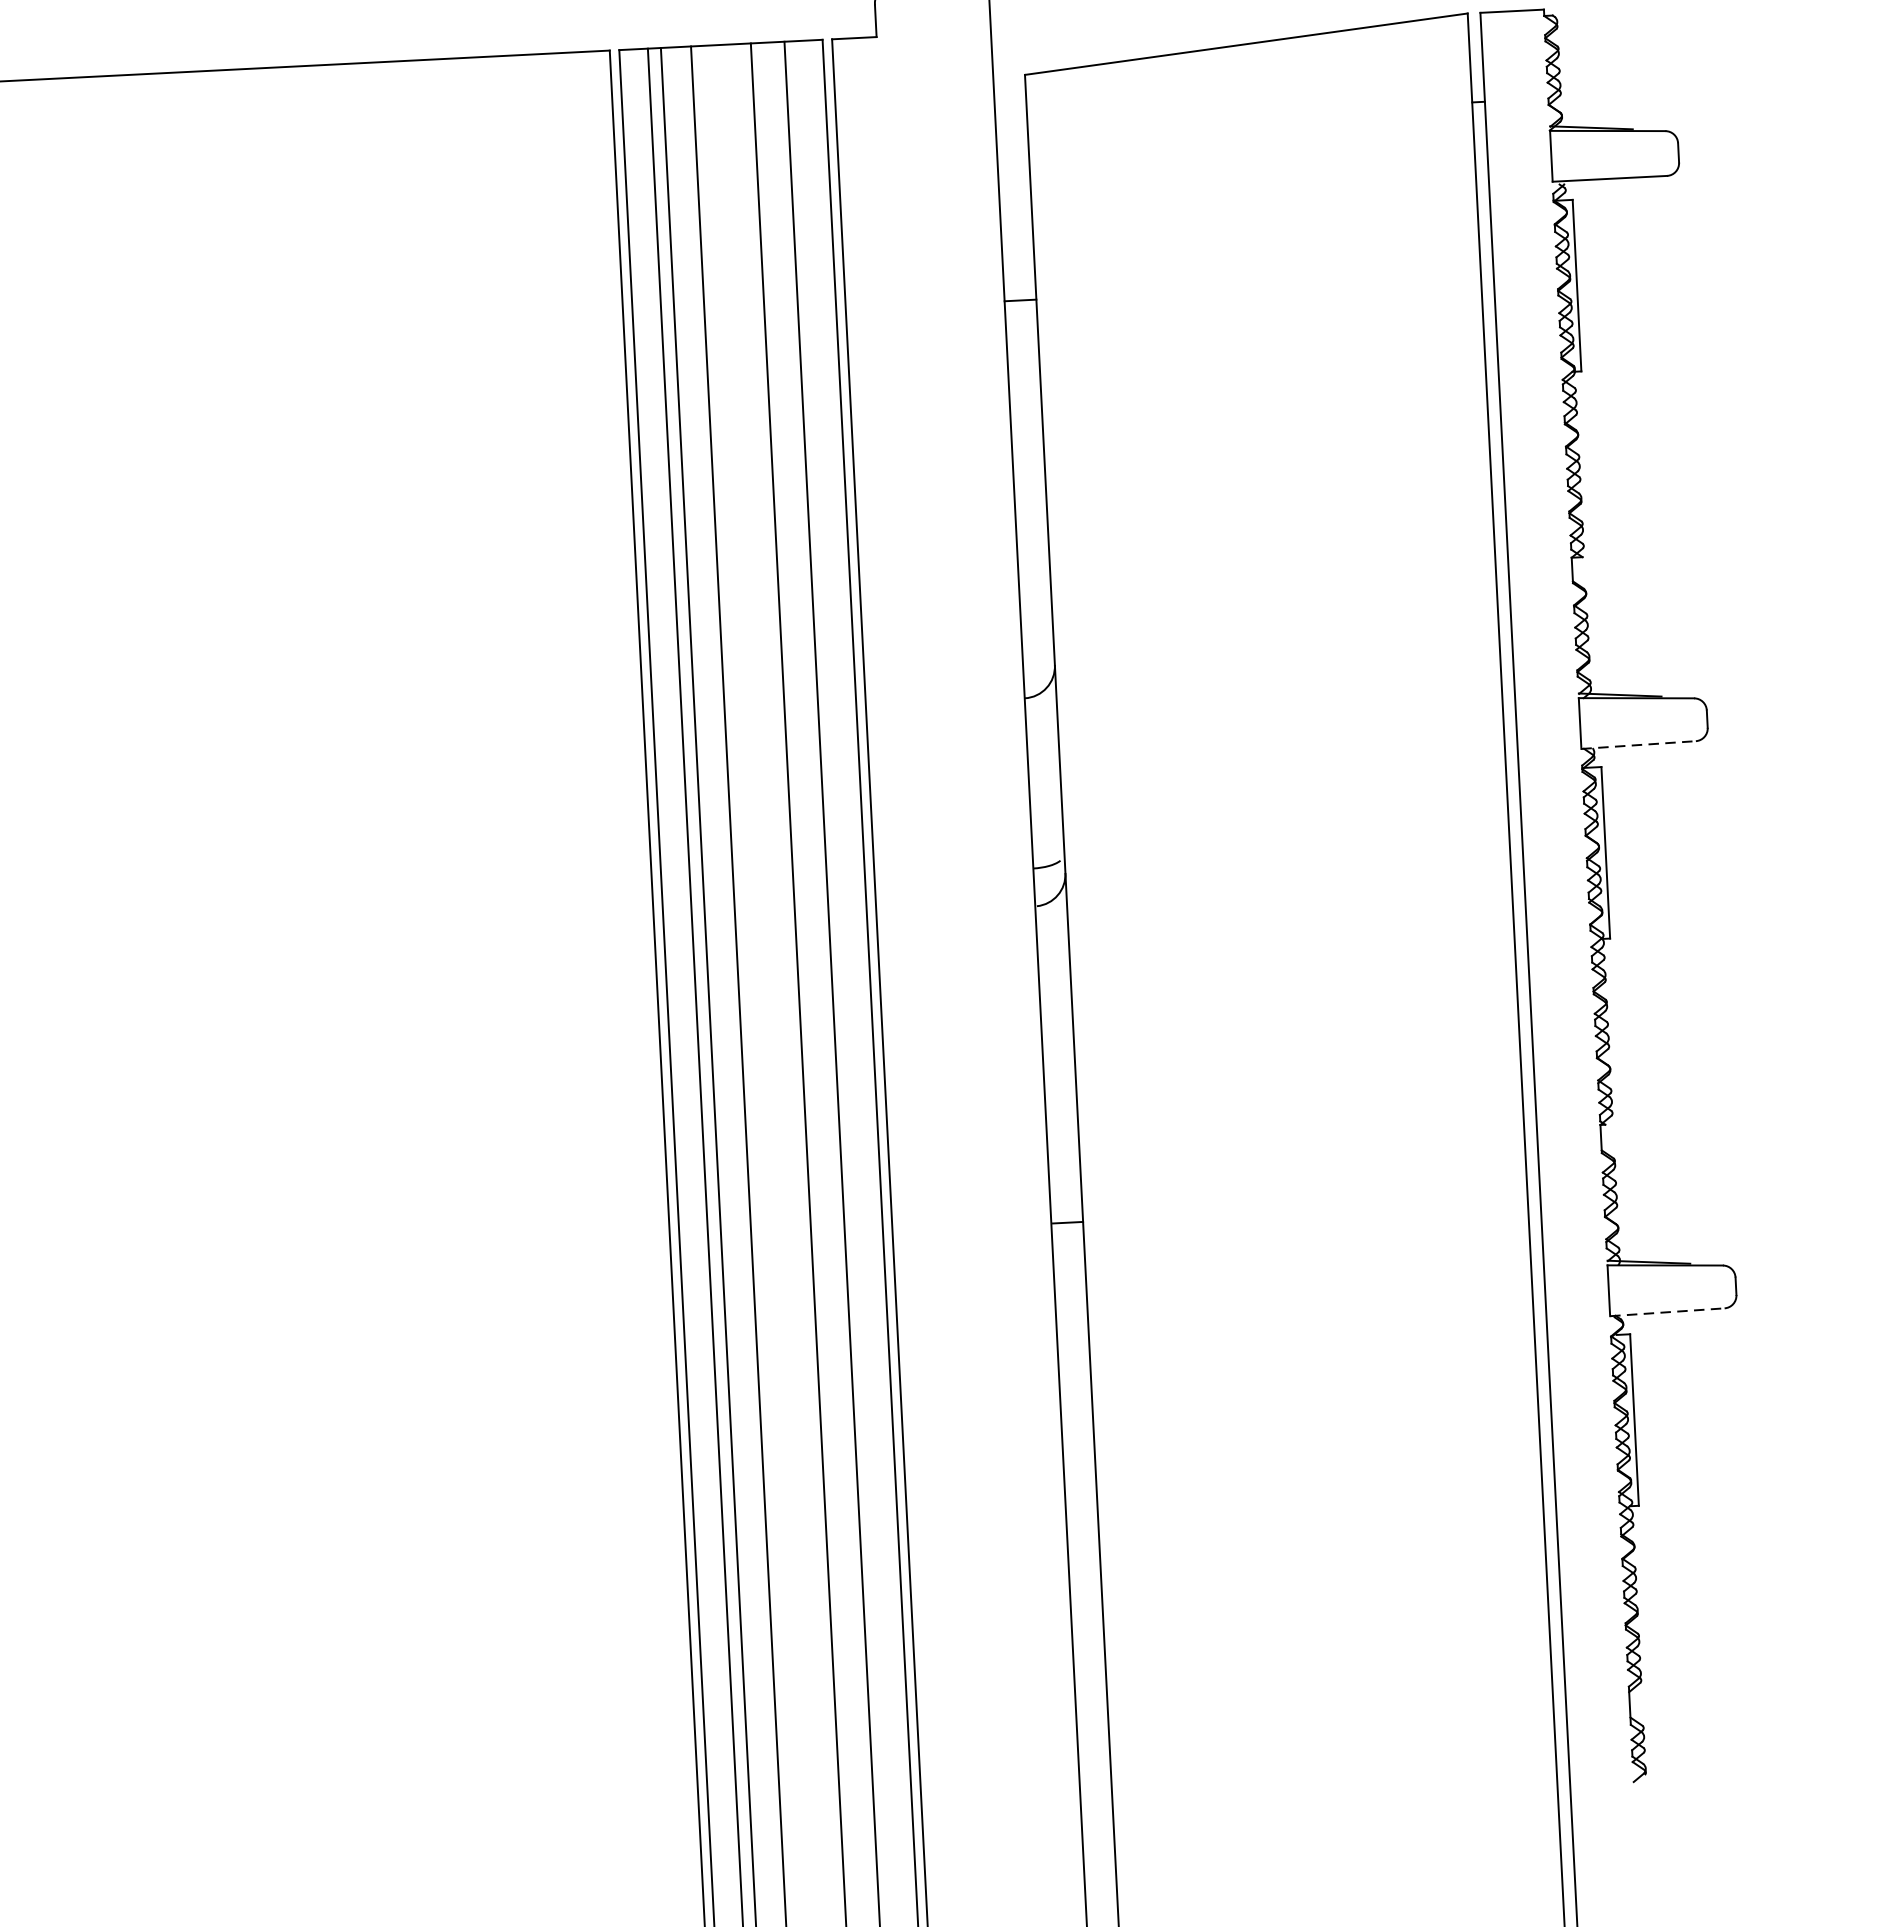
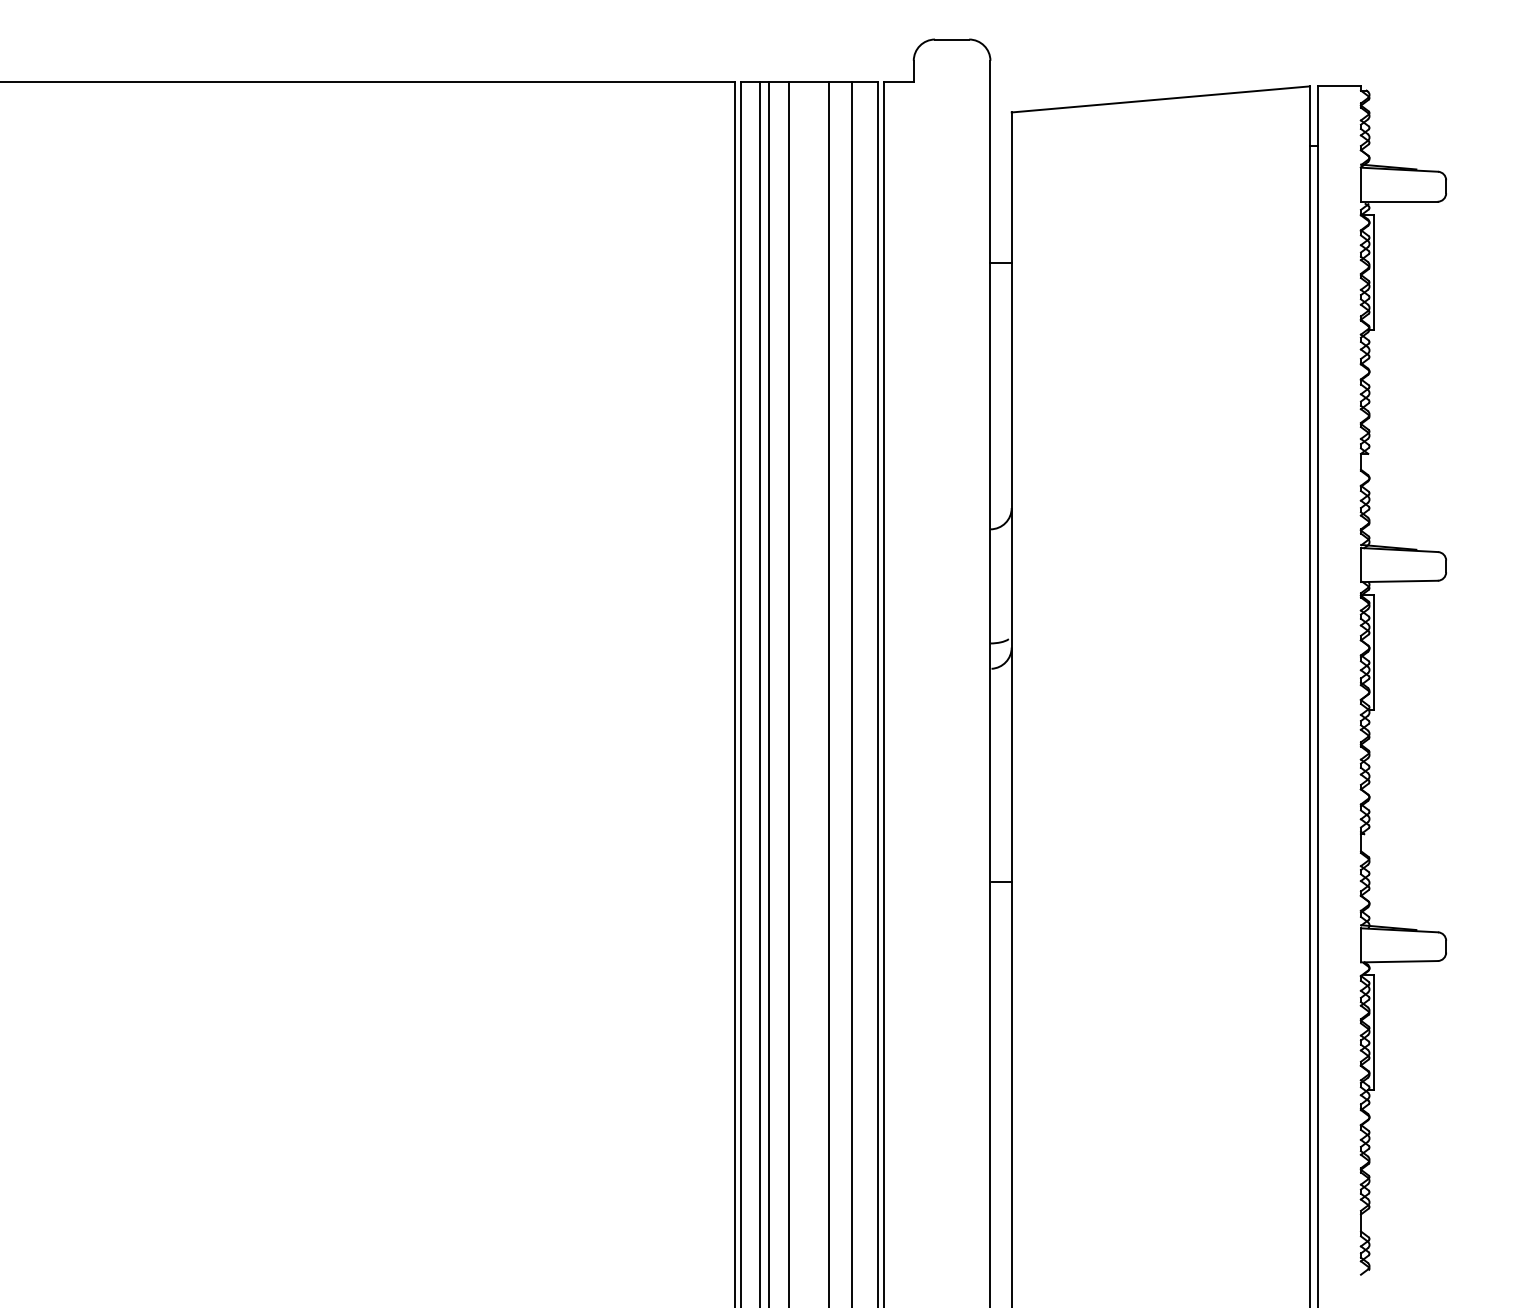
line: (1638, 745) -> (1399, 581), dashed -> solid
line: (1667, 1311) -> (1399, 961), dashed -> solid

